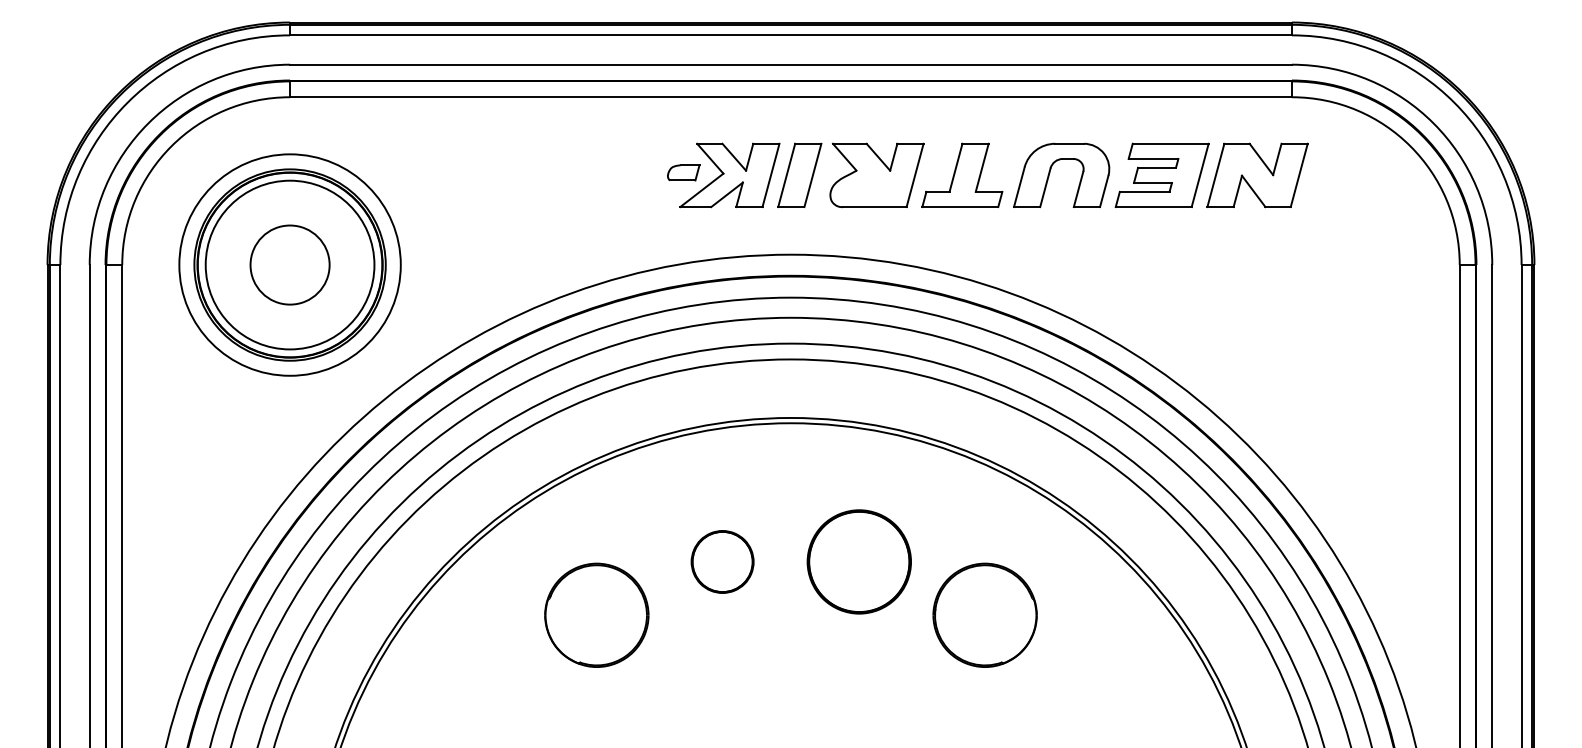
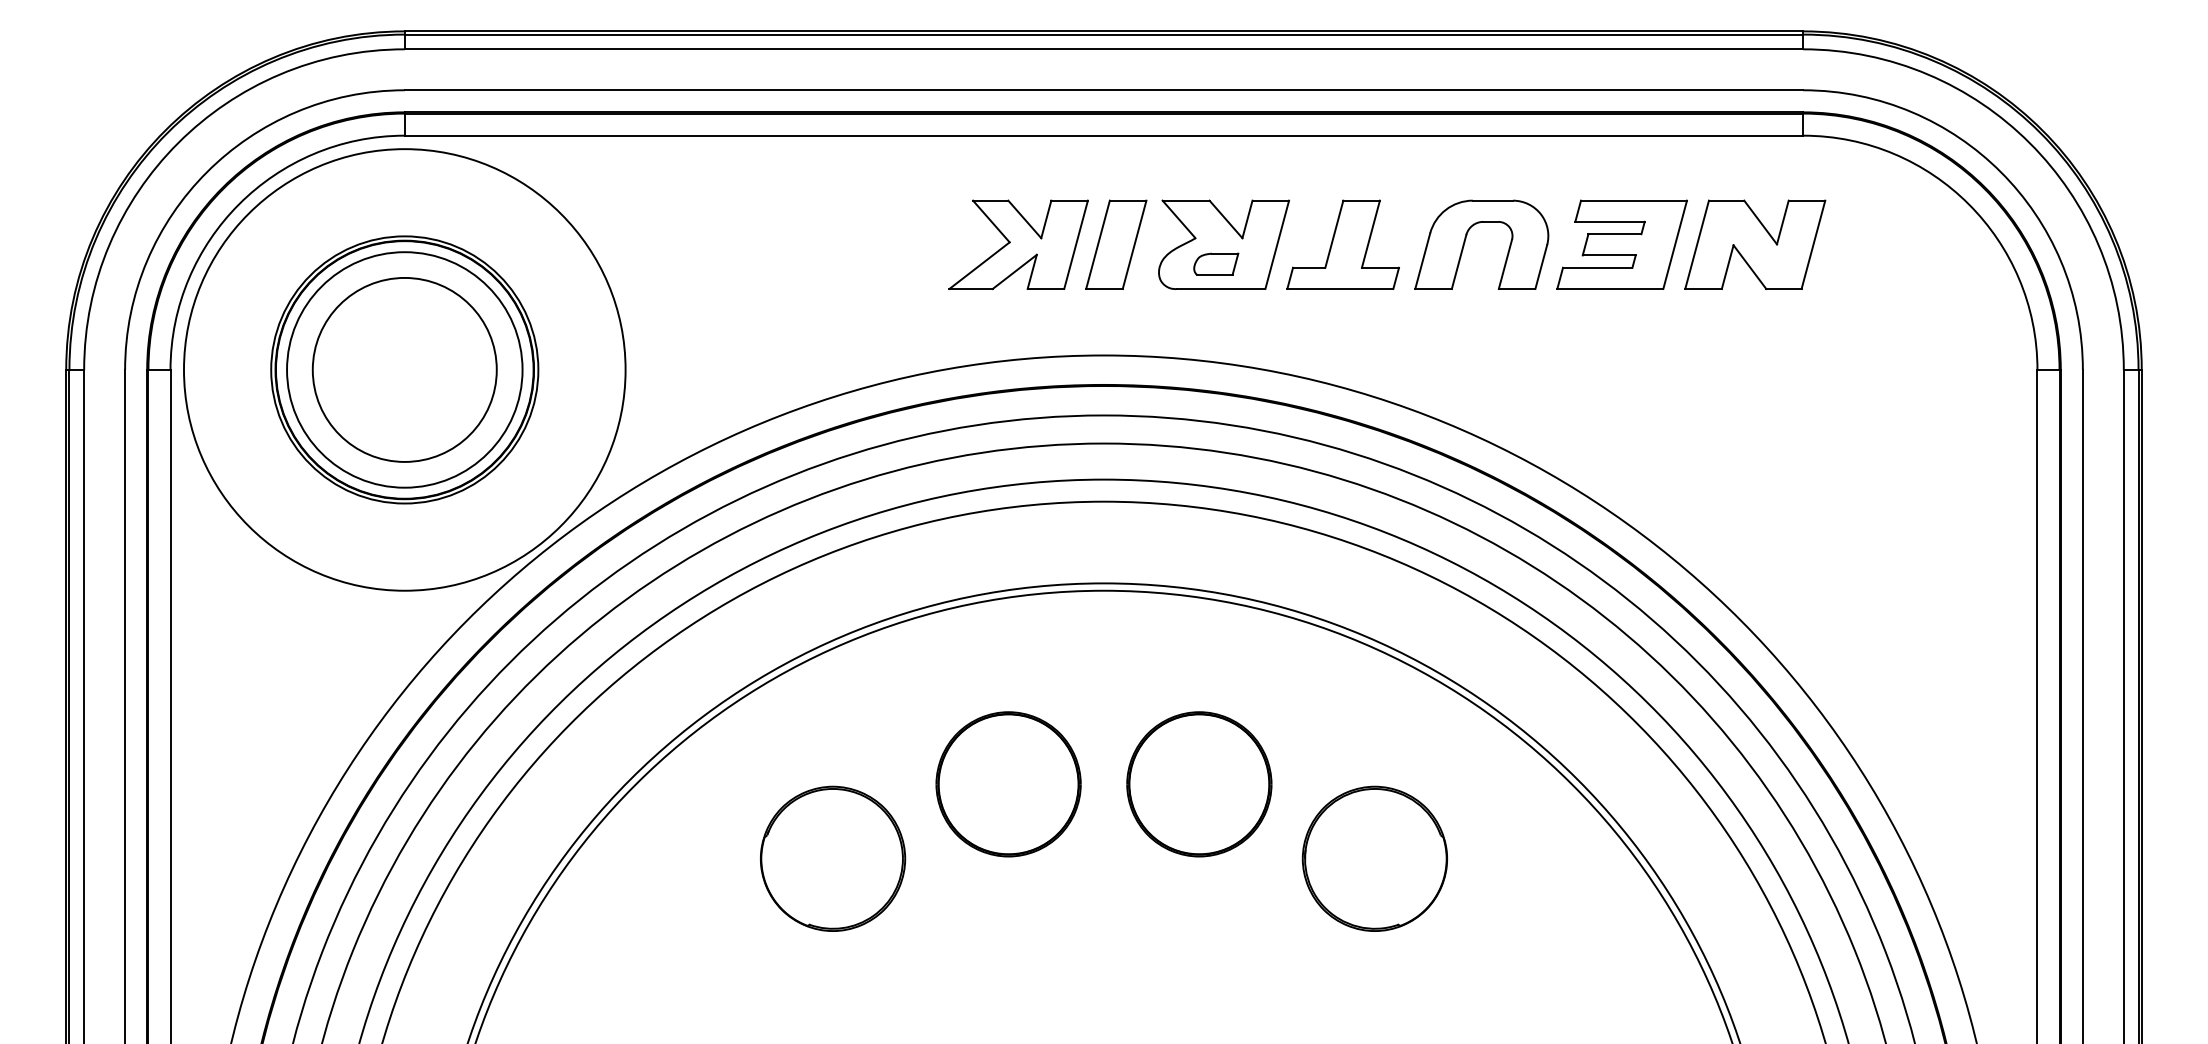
part: (683, 172) -> (1216, 263), moved
circle: (289, 264) -> (404, 369), size x1.43
circle: (289, 264) -> (404, 369), size x1.67
part: (722, 562) -> (1008, 784), size x1.67

